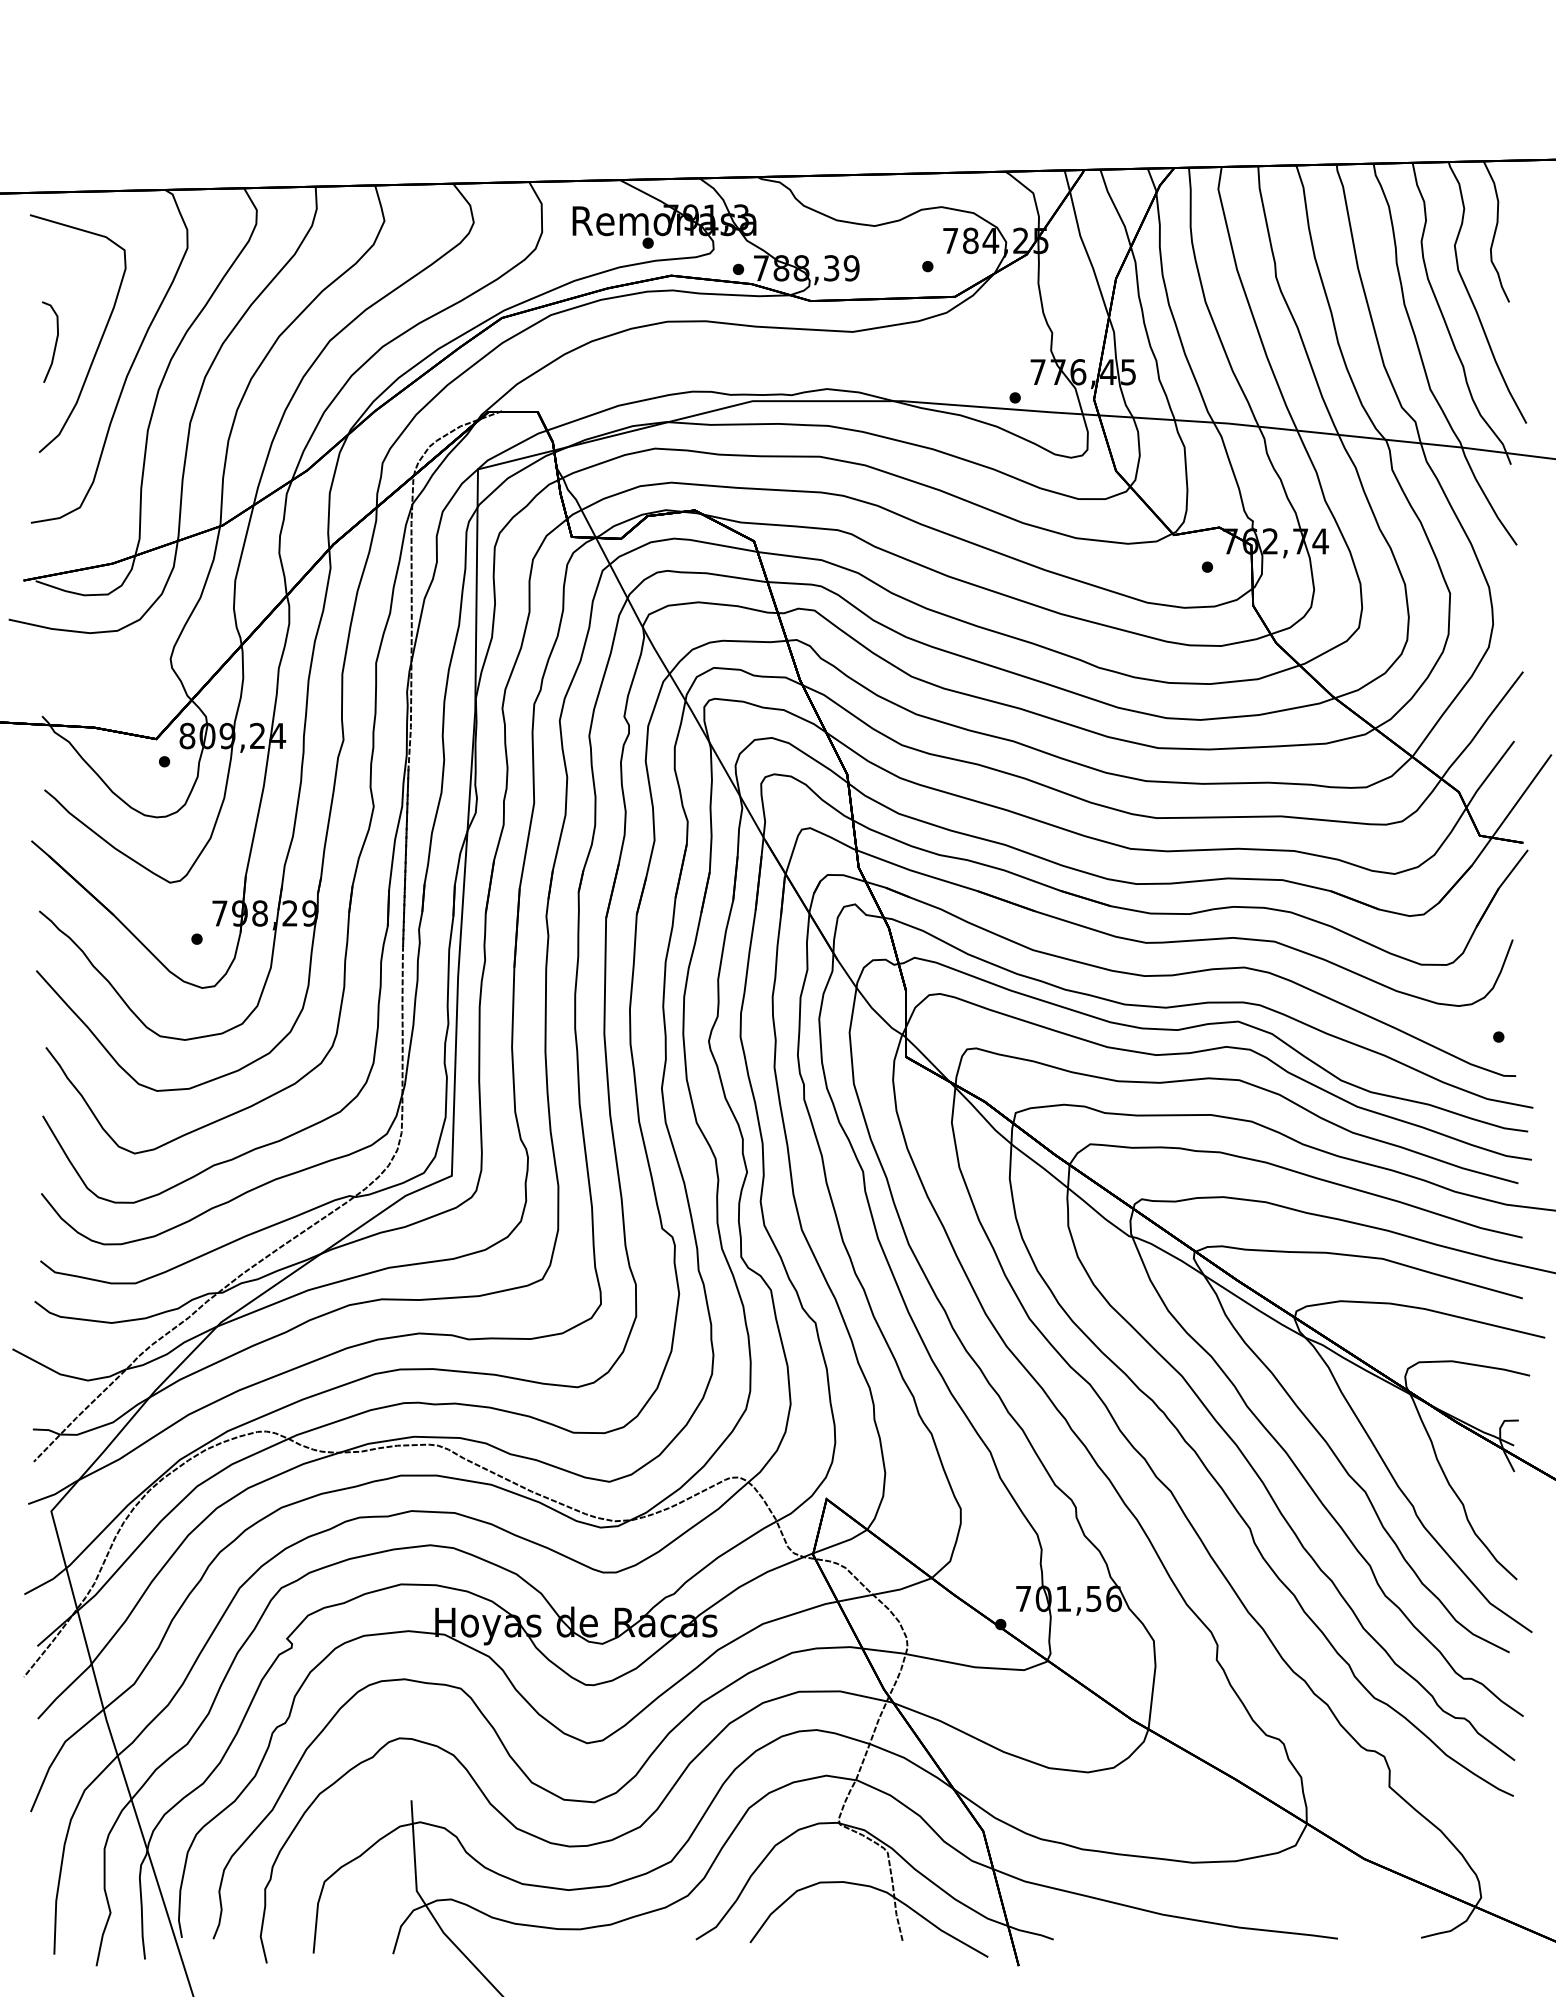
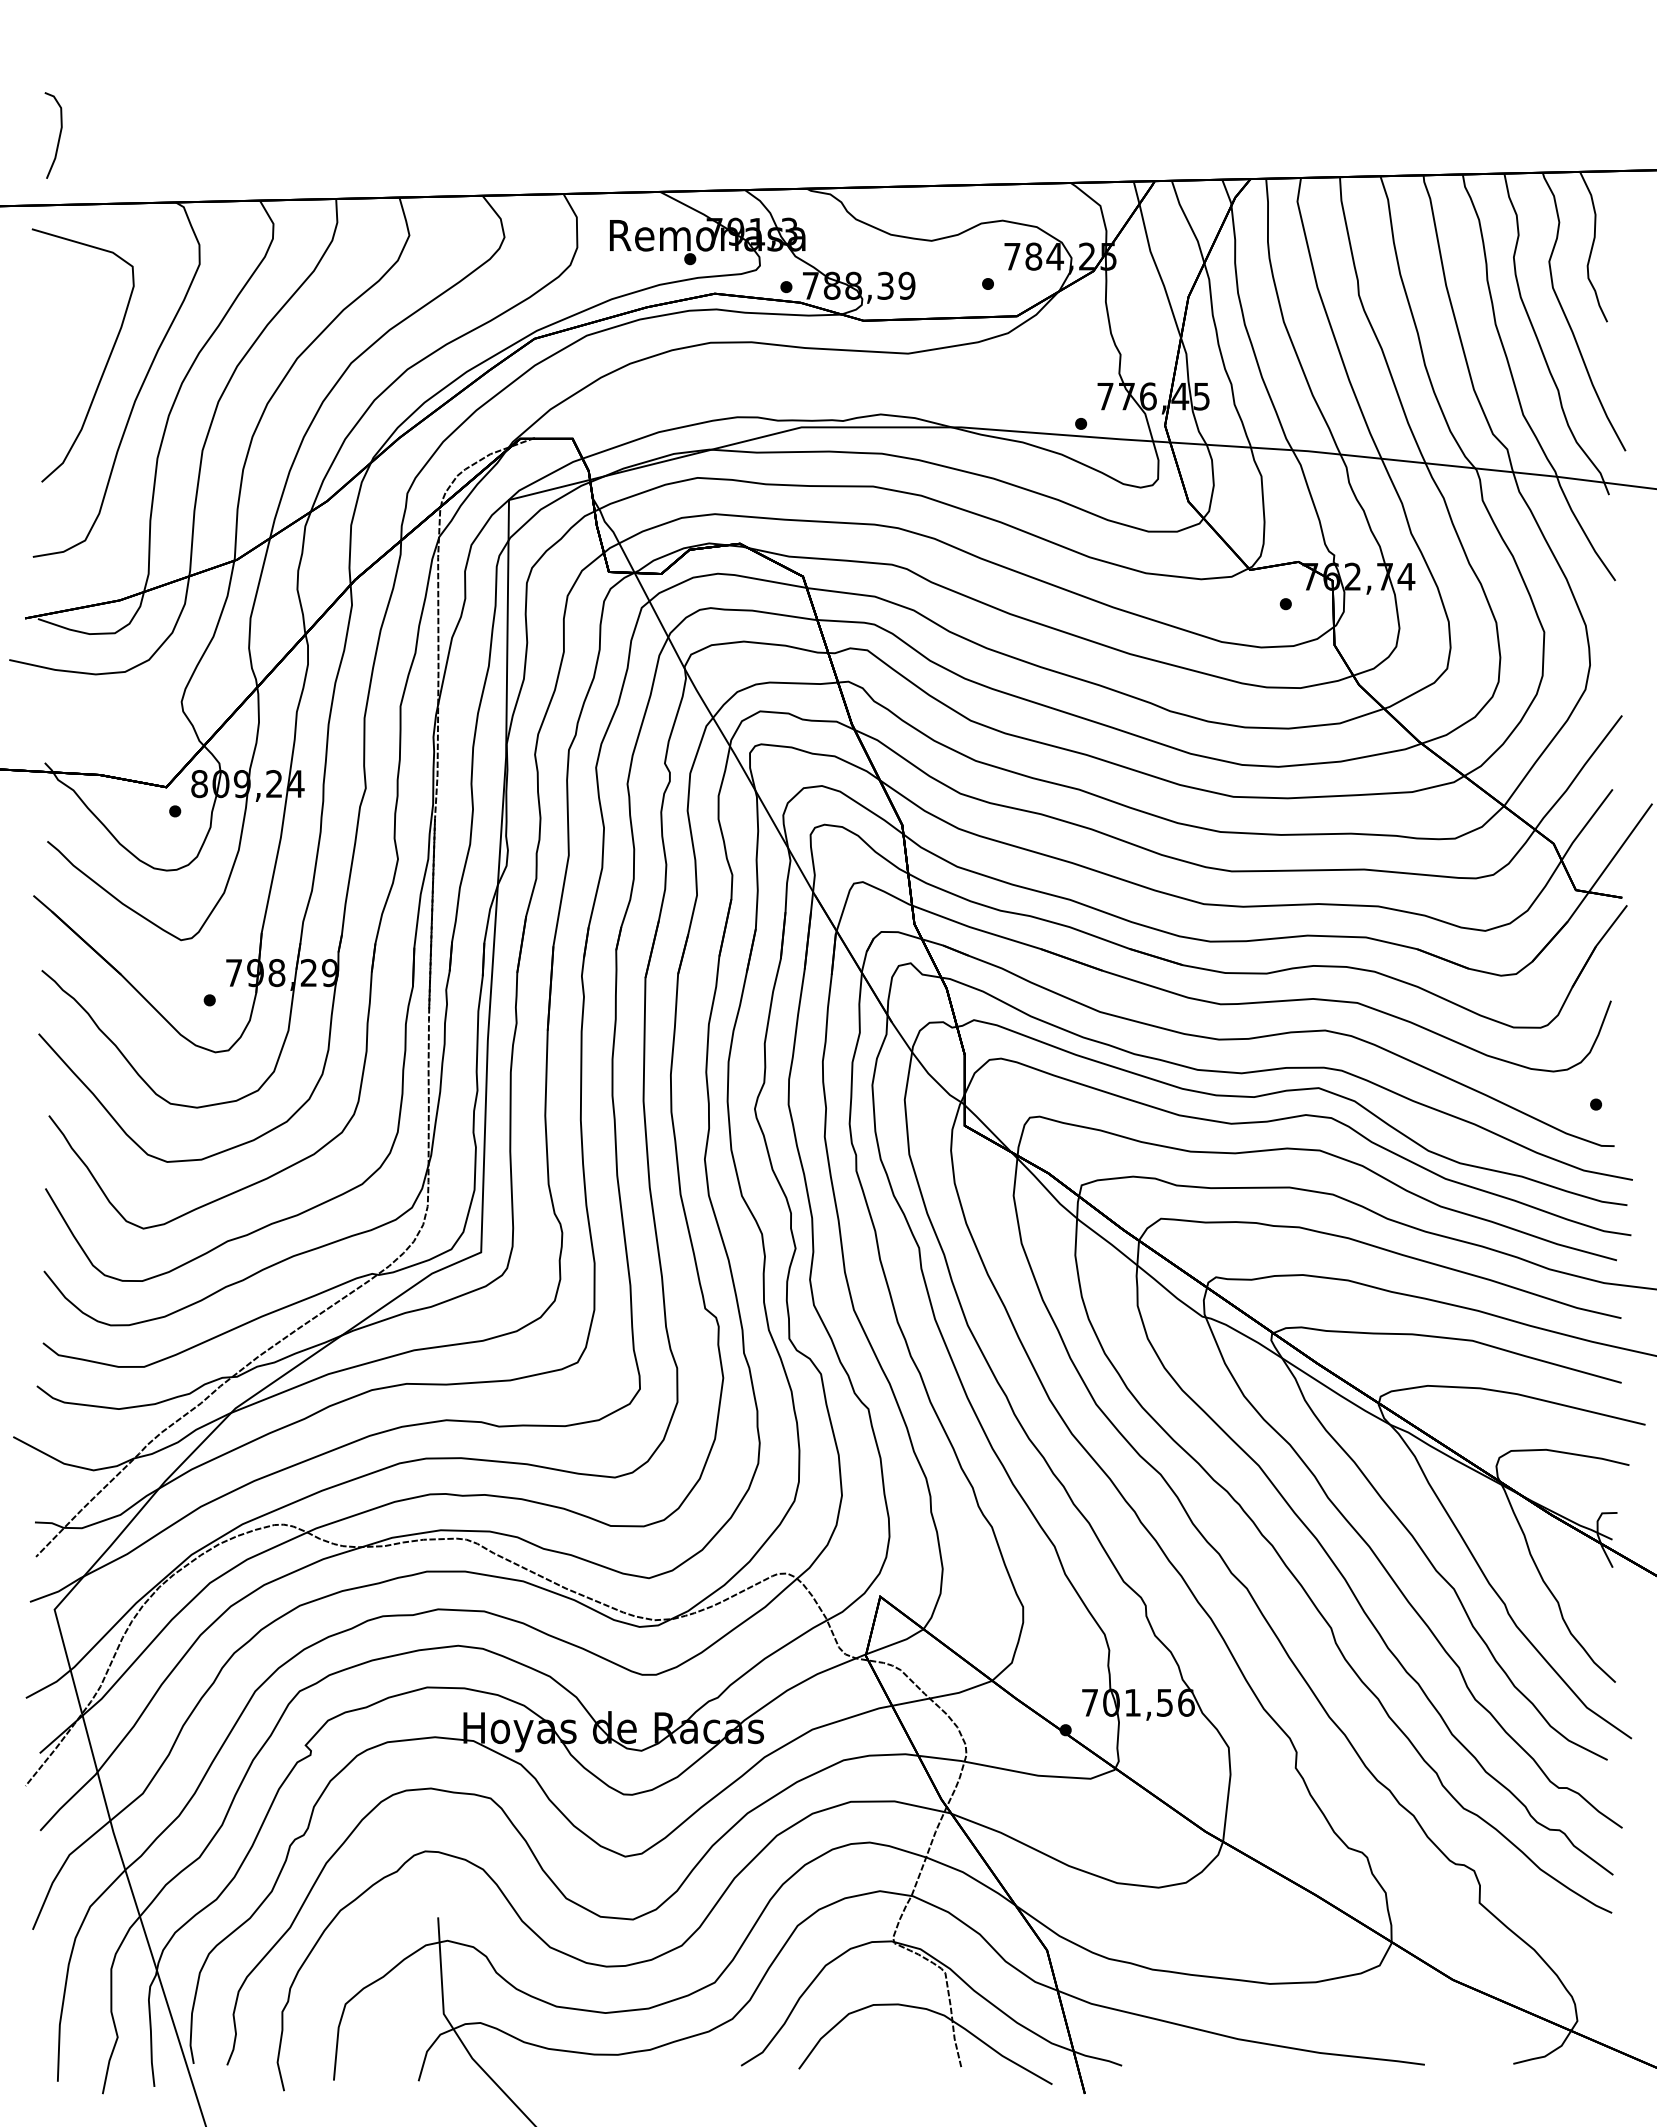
curve: (54, 344) -> (58, 137), moved

